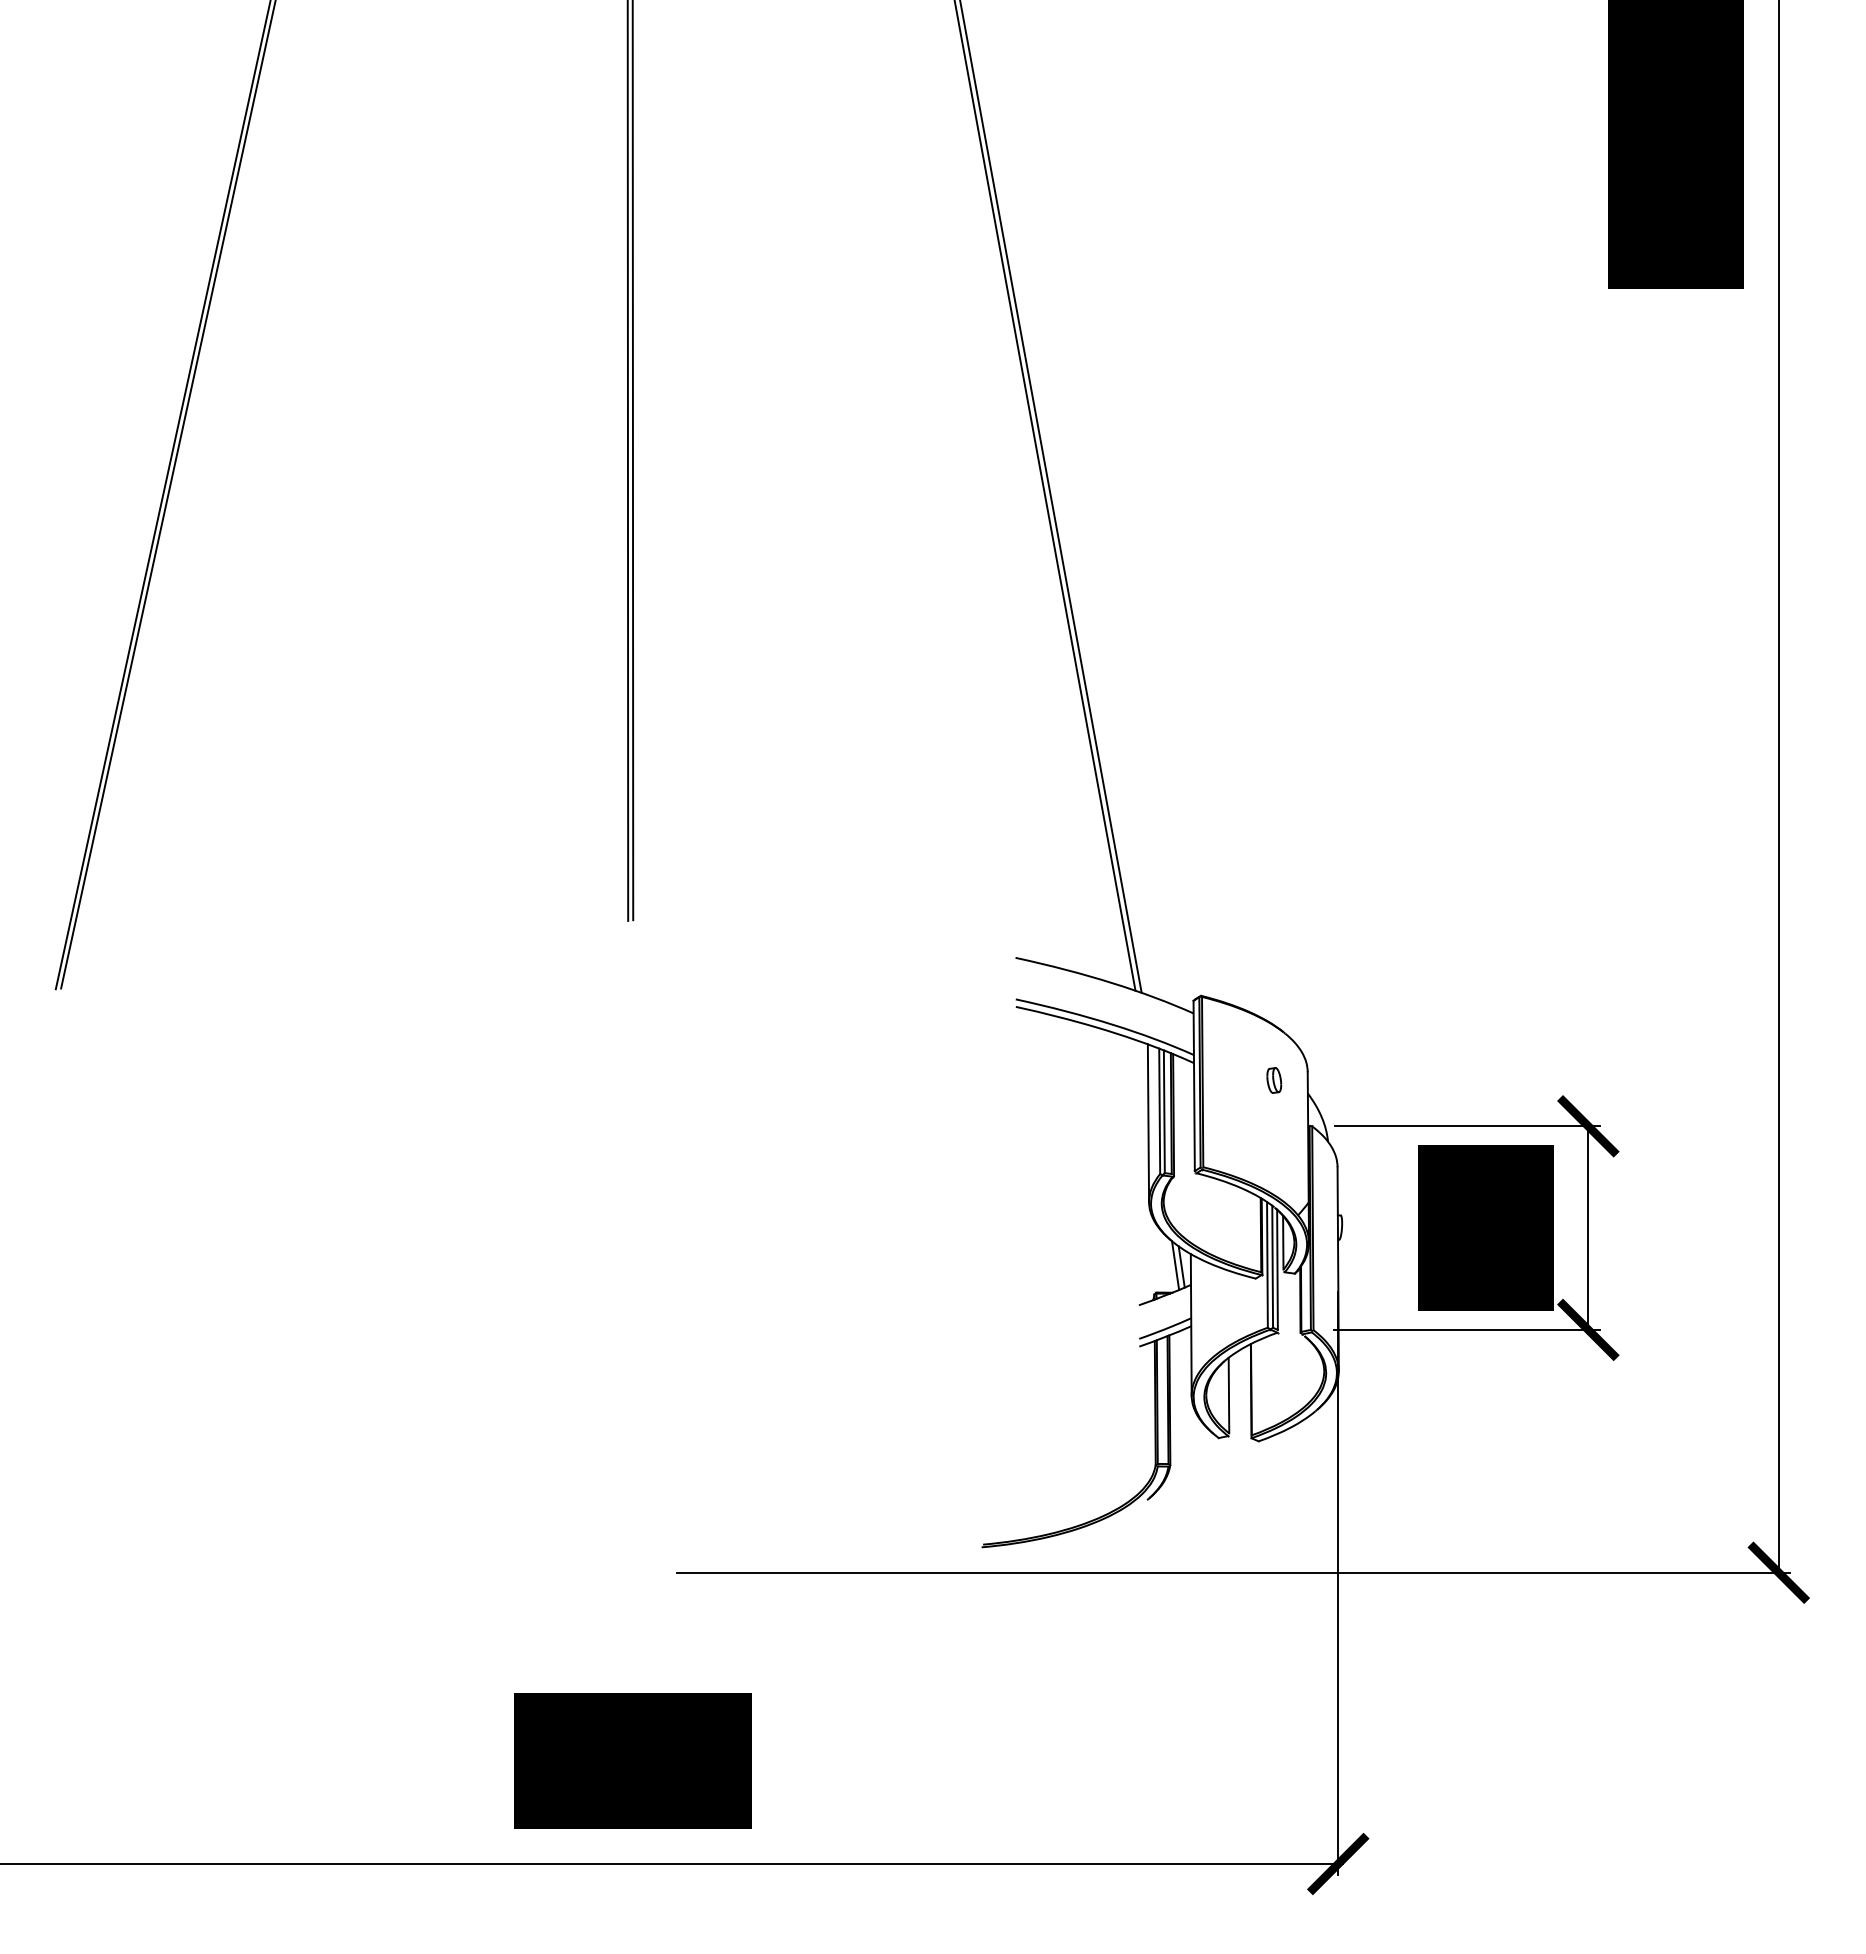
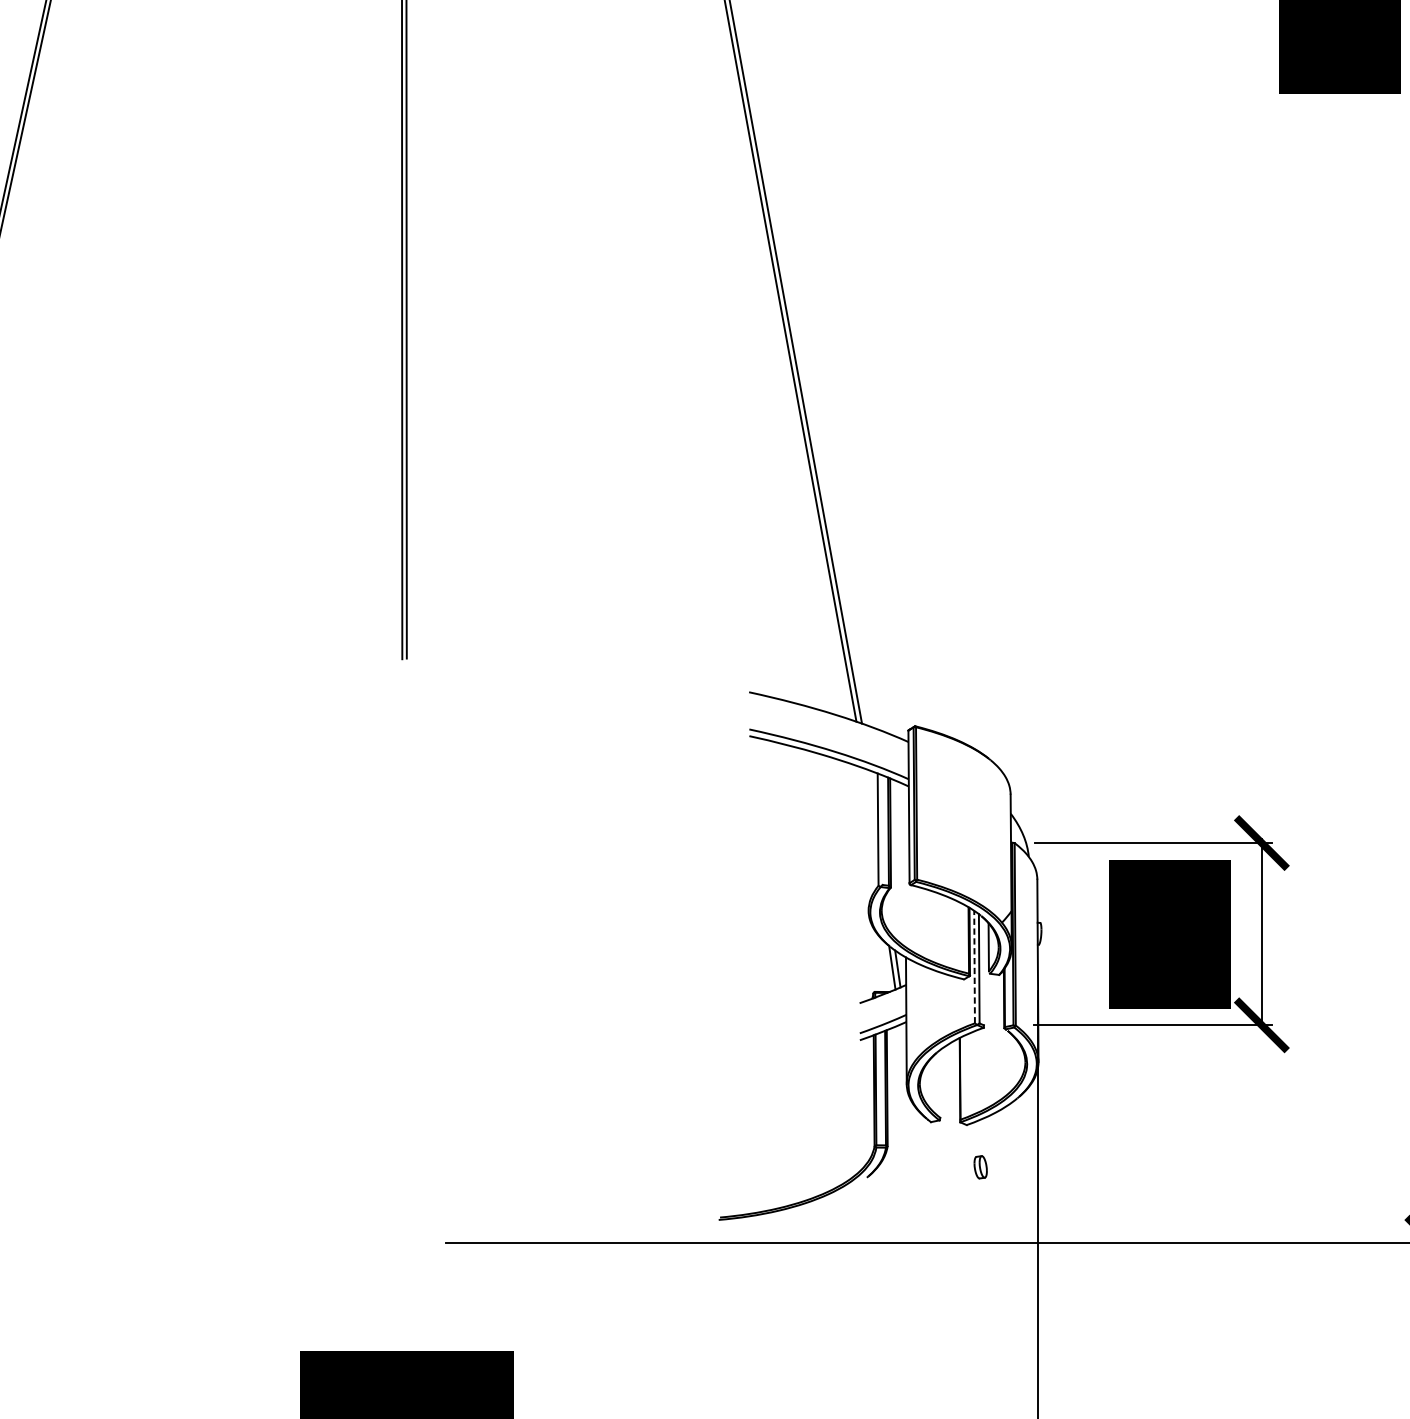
part: (1274, 1080) -> (980, 1167), moved
line: (1163, 1111) -> (881, 829), removed
line: (1148, 1123) -> (868, 840), removed
line: (1267, 1264) -> (974, 966), solid -> dashed
line: (1277, 1269) -> (983, 971), removed
line: (1228, 1395) -> (939, 1084), removed

